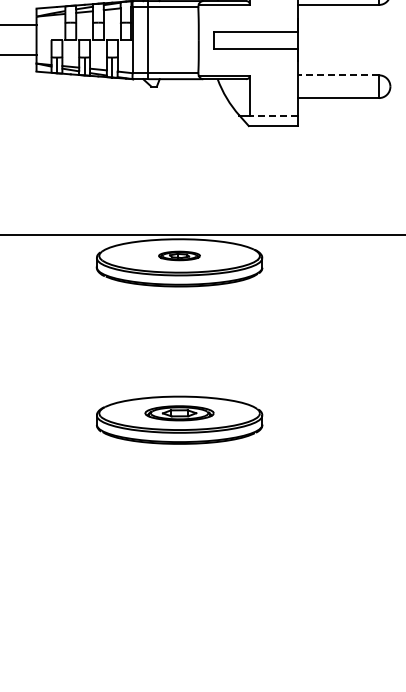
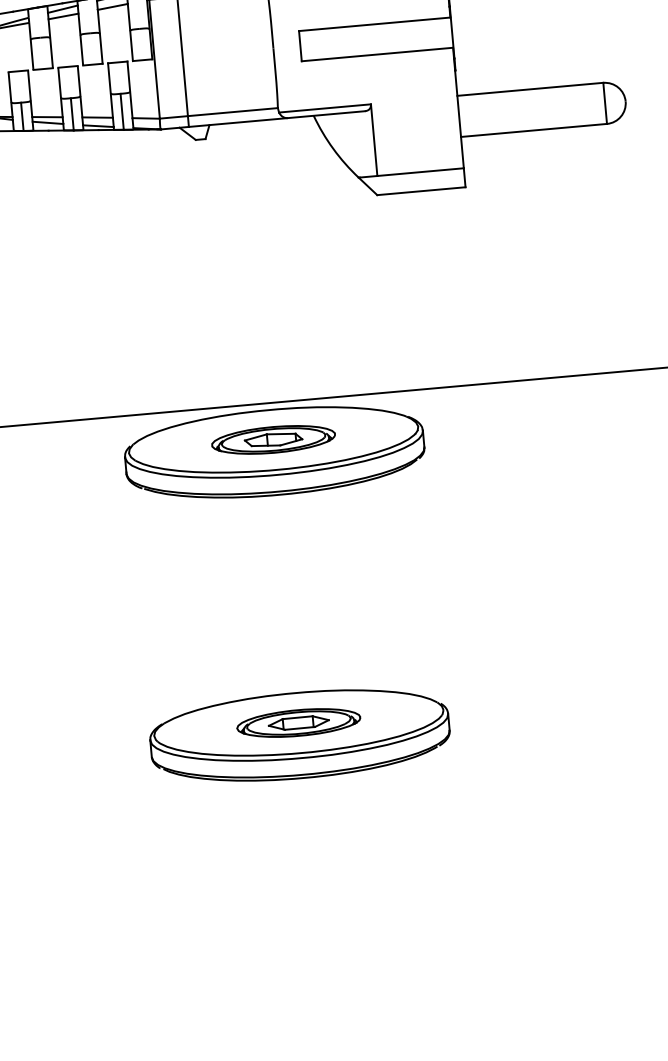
line: (338, 75) -> (530, 89), dashed -> solid
line: (273, 115) -> (419, 172), dashed -> solid
part: (179, 255) -> (273, 439), size x1.67

